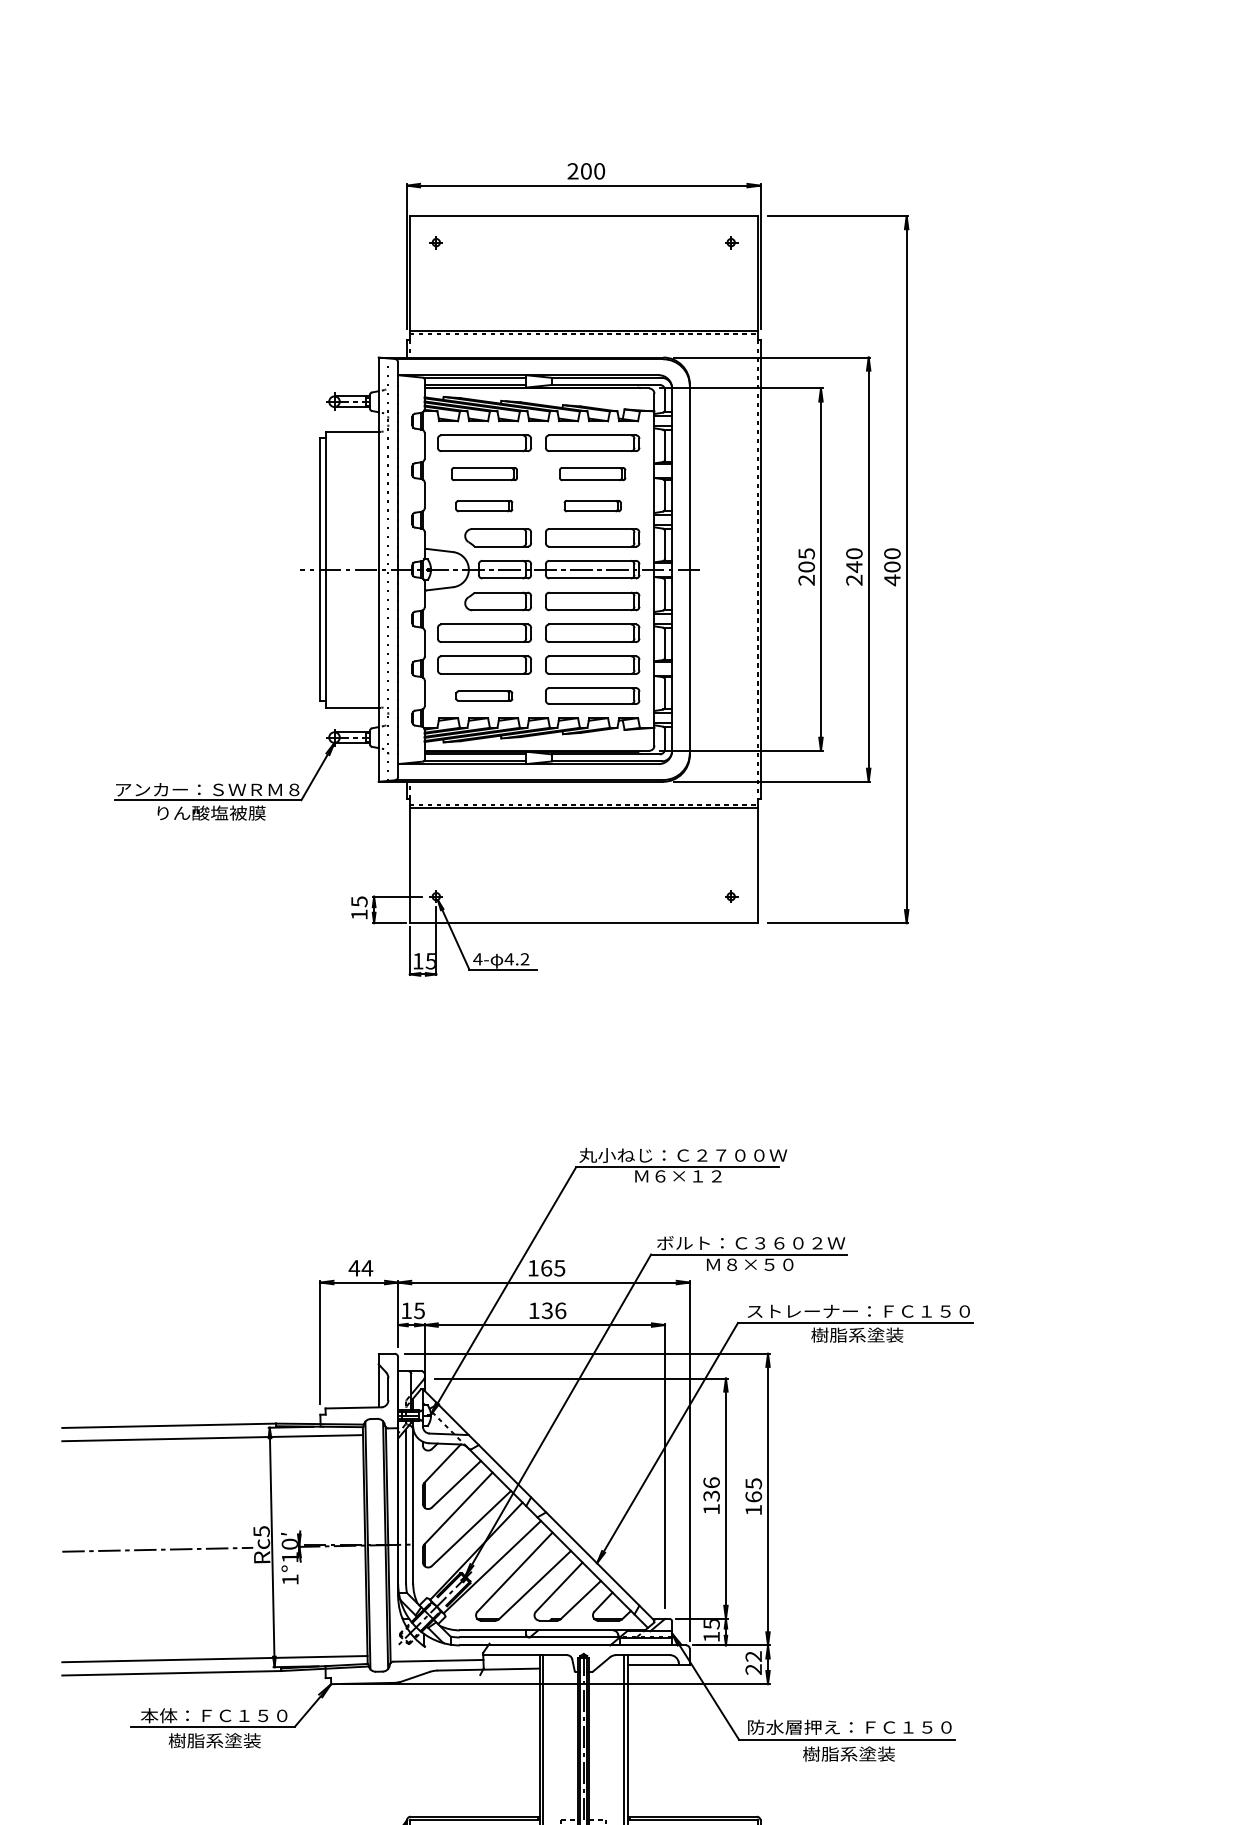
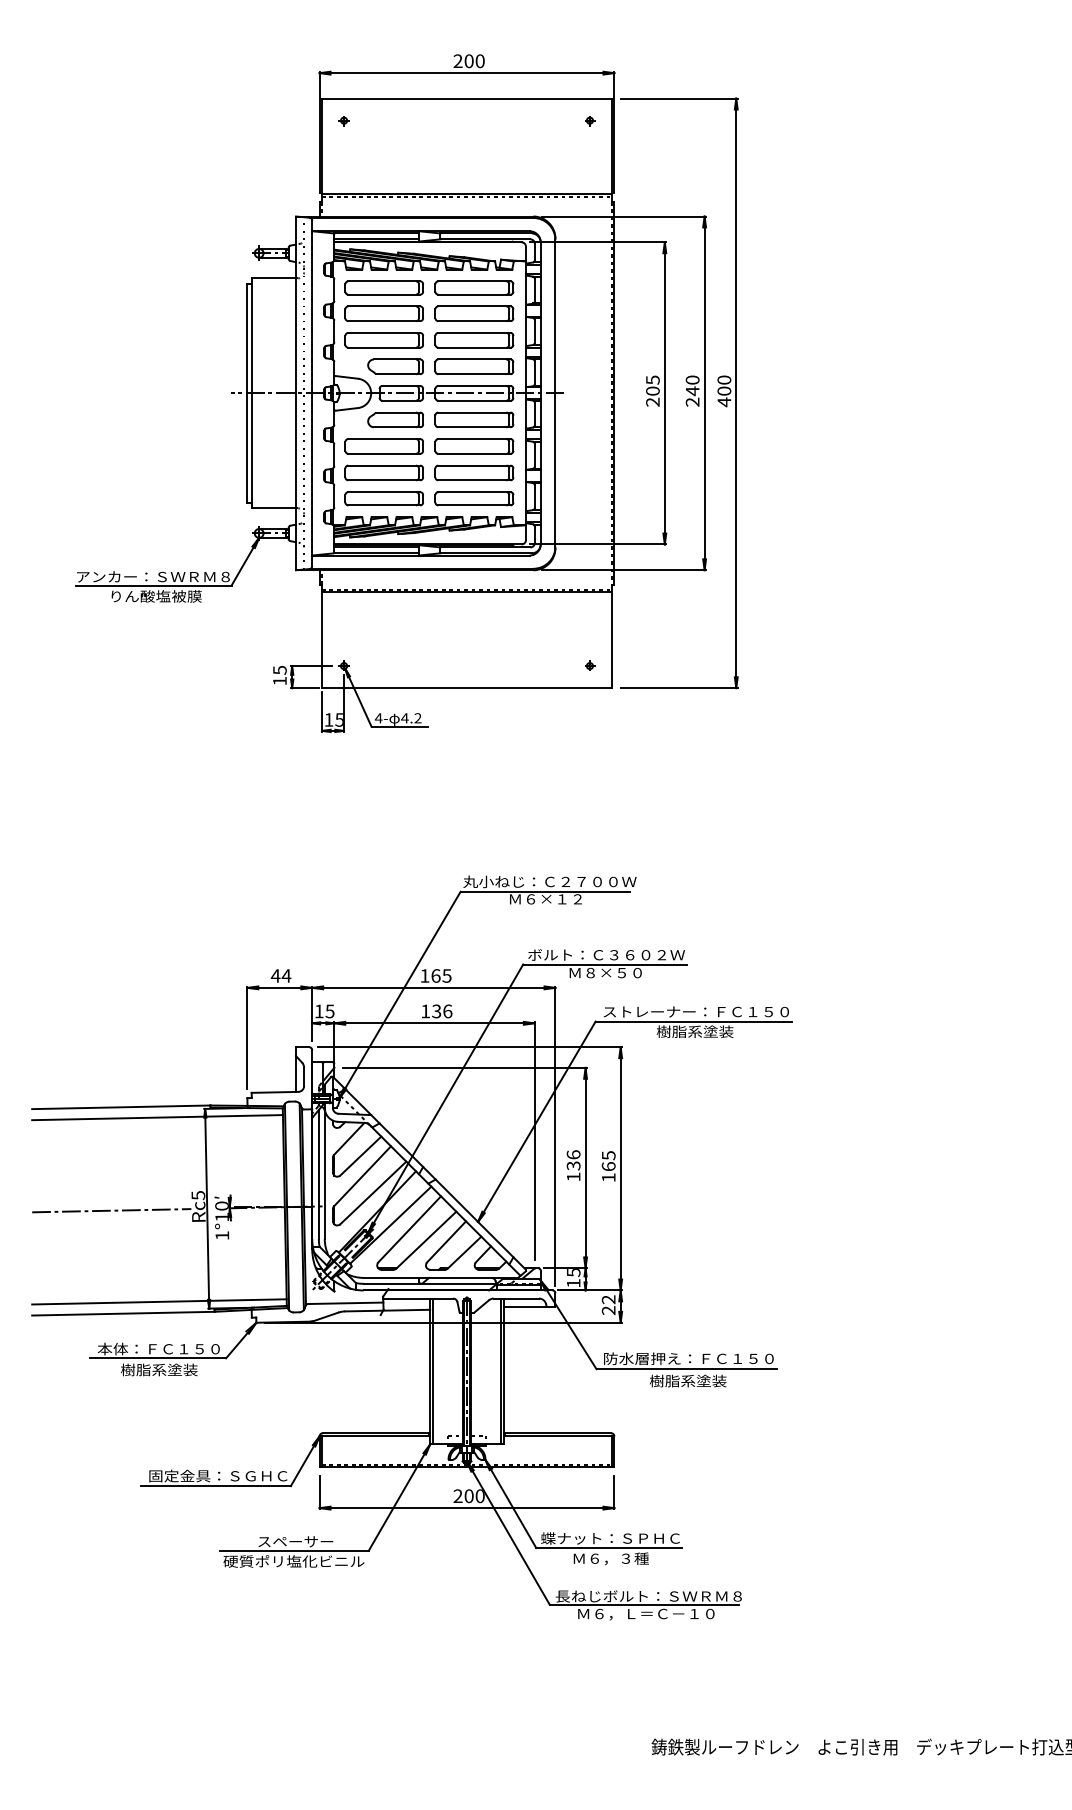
part: (483, 473) -> (383, 313), size x1.43
part: (592, 473) -> (474, 313), size x1.43
part: (483, 506) -> (383, 340), size x1.67
part: (592, 506) -> (474, 340), size x1.67
part: (483, 695) -> (383, 498), size x1.67

